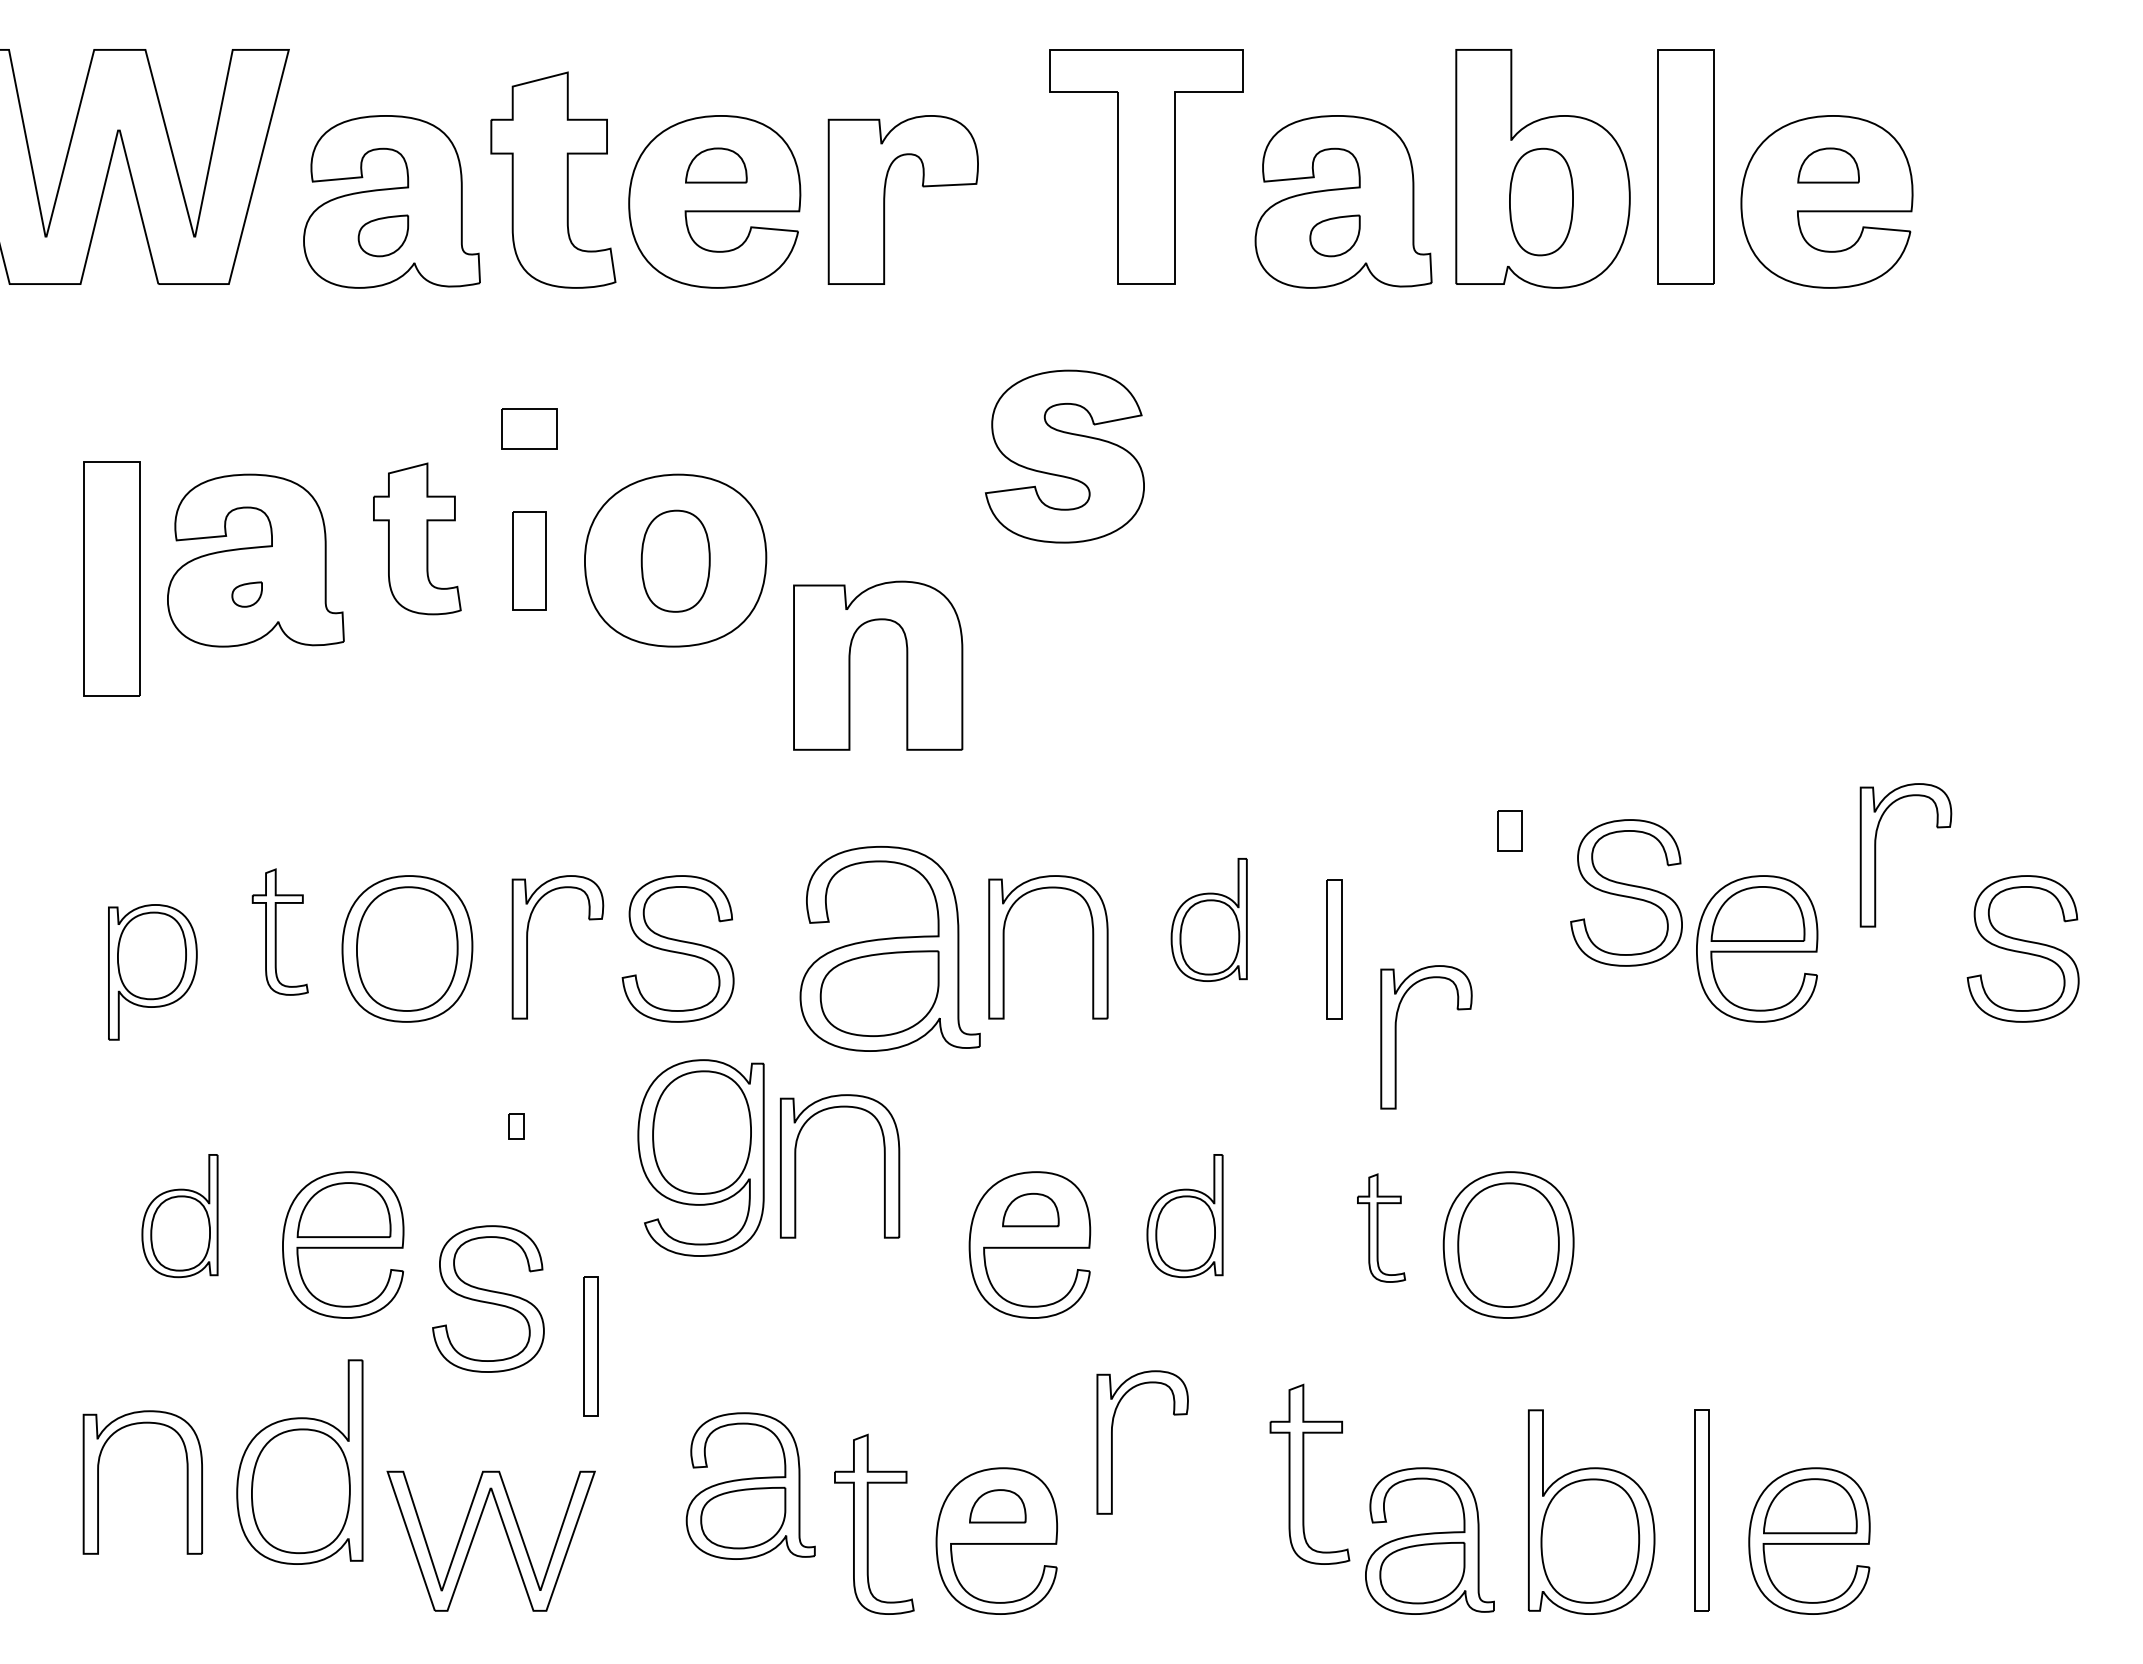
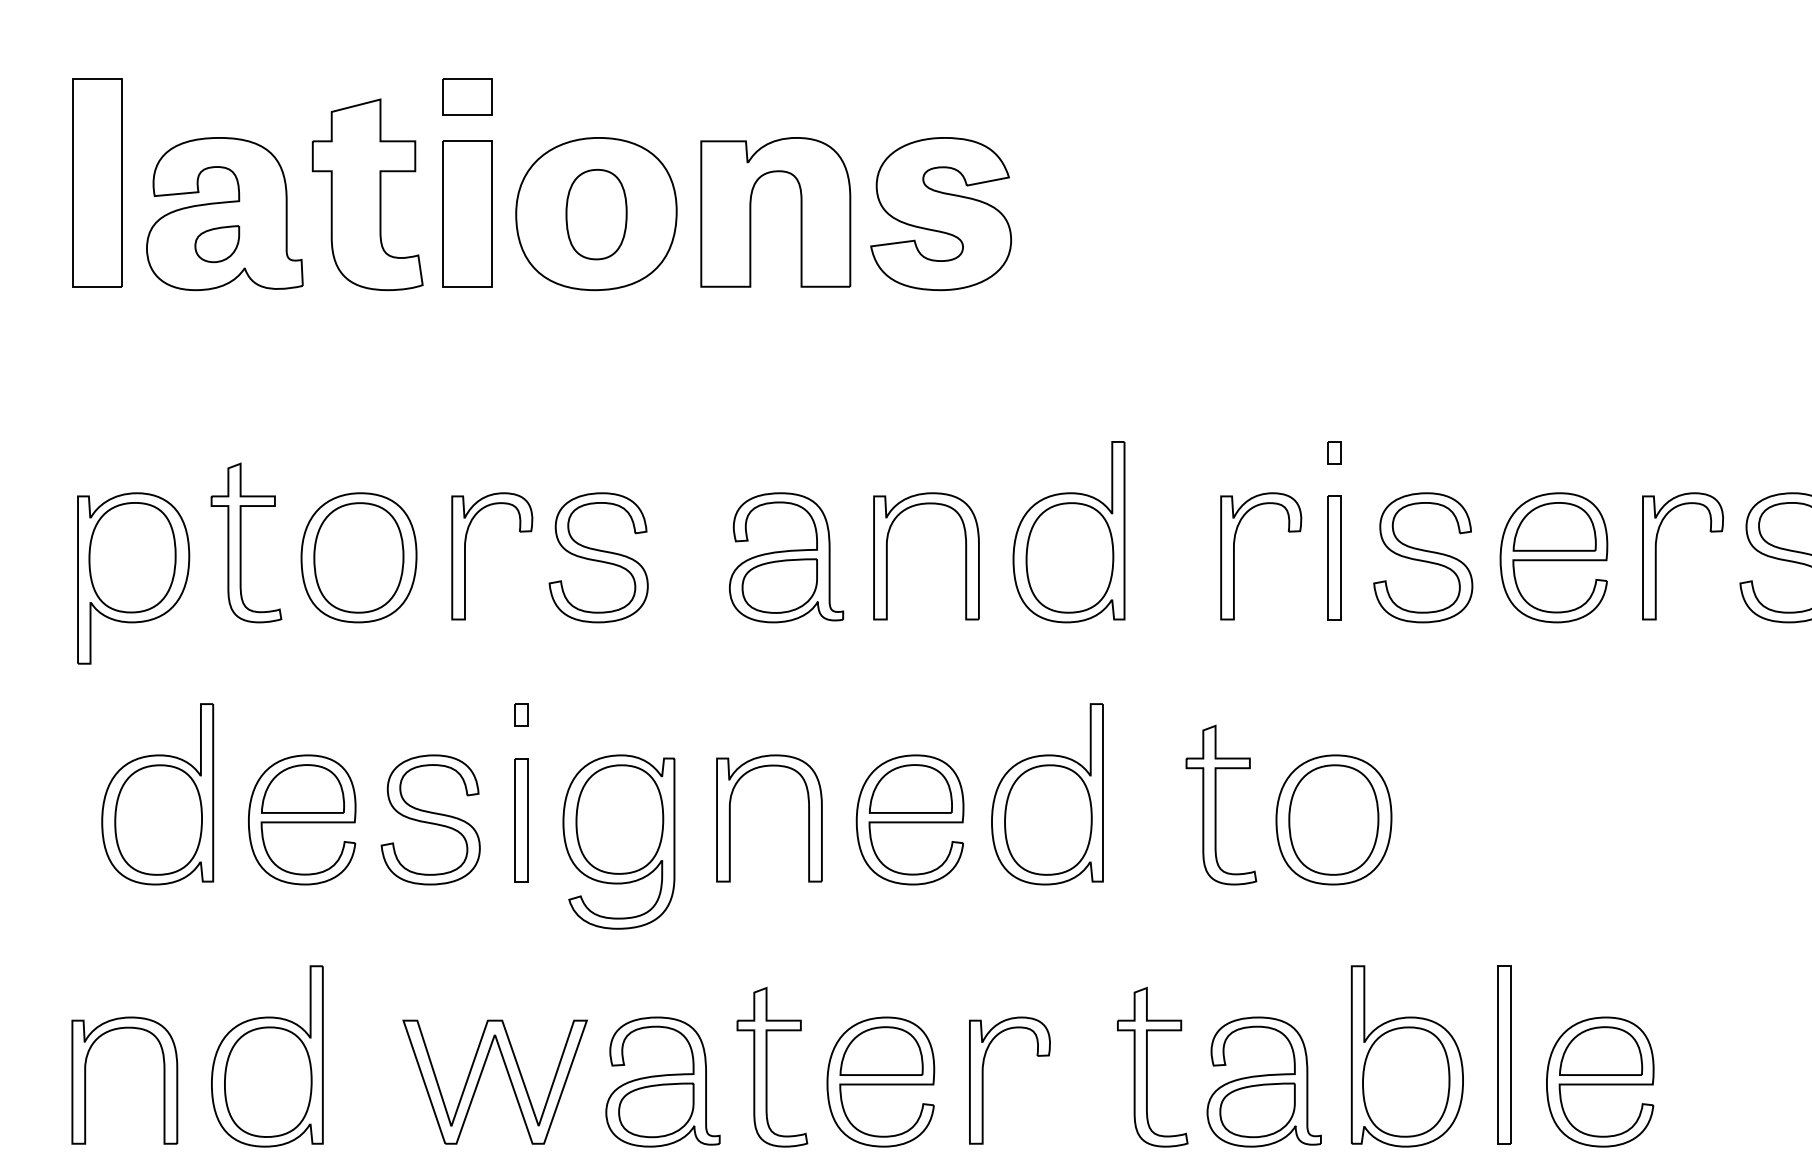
part: (1064, 456) -> (940, 213), moved
part: (417, 538) -> (367, 194), size x1.43
part: (529, 560) -> (467, 213), size x1.67
part: (111, 578) -> (97, 182), moved
part: (246, 594) -> (216, 244), size x1.67
part: (850, 665) -> (751, 212), moved
part: (1509, 830) -> (1334, 452), size x0.62
part: (1876, 855) -> (1656, 556), moved
part: (1626, 892) -> (1423, 557), moved
part: (1208, 919) -> (1068, 531), size x1.67
part: (280, 931) -> (246, 542), size x1.43
part: (890, 948) -> (786, 557), size x0.71
part: (1334, 949) -> (1334, 558), moved
part: (152, 972) -> (133, 578), size x1.43
part: (1396, 1037) -> (1234, 556), moved
part: (516, 1126) -> (521, 714), moved
part: (700, 1157) -> (618, 841), moved
part: (796, 1166) -> (730, 818), moved
part: (1030, 1209) -> (910, 788), size x1.67
part: (179, 1215) -> (157, 793), size x1.67
part: (1184, 1215) -> (1046, 793), size x1.67
part: (1381, 1227) -> (1221, 804), size x1.67
part: (488, 1298) -> (430, 819), moved
part: (590, 1346) -> (521, 820), moved
part: (1112, 1442) -> (983, 1080), moved
part: (299, 1461) -> (267, 1055), moved
part: (1309, 1473) -> (1152, 1066), moved
part: (98, 1482) -> (85, 1080), moved
part: (750, 1485) -> (662, 1081), moved
part: (997, 1506) -> (881, 1051), size x1.67
part: (475, 1534) -> (481, 1076), moved

